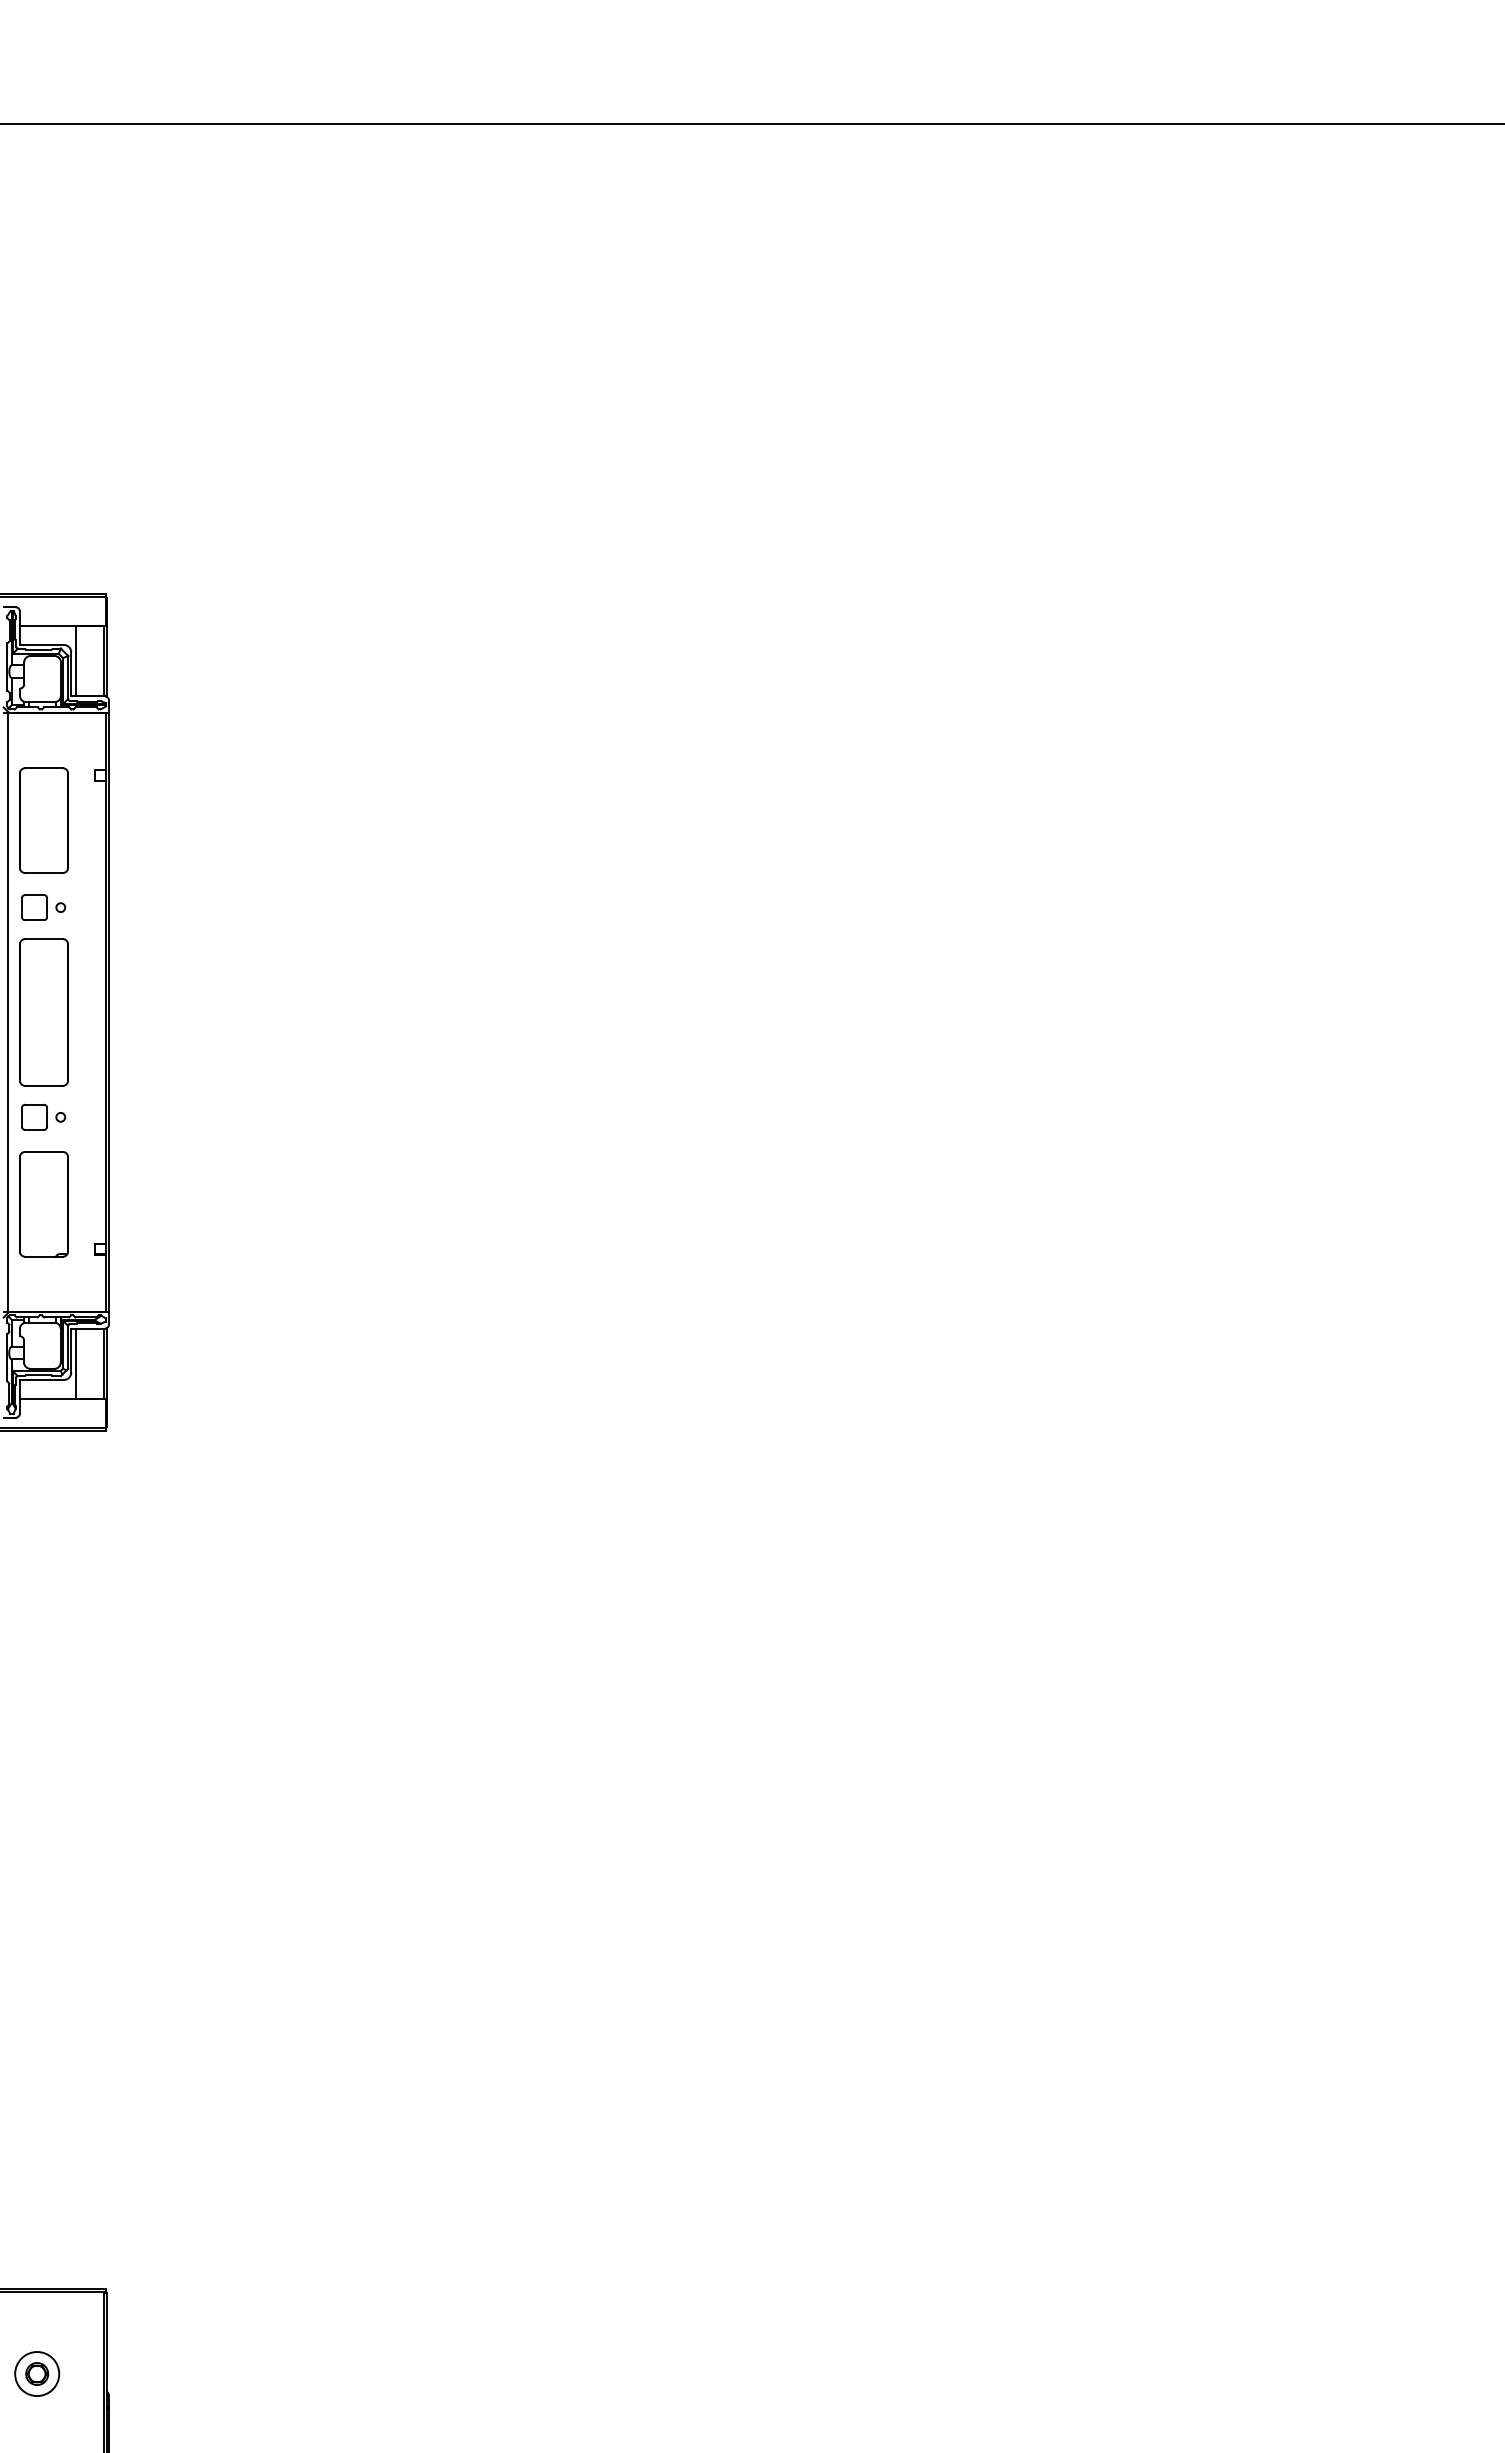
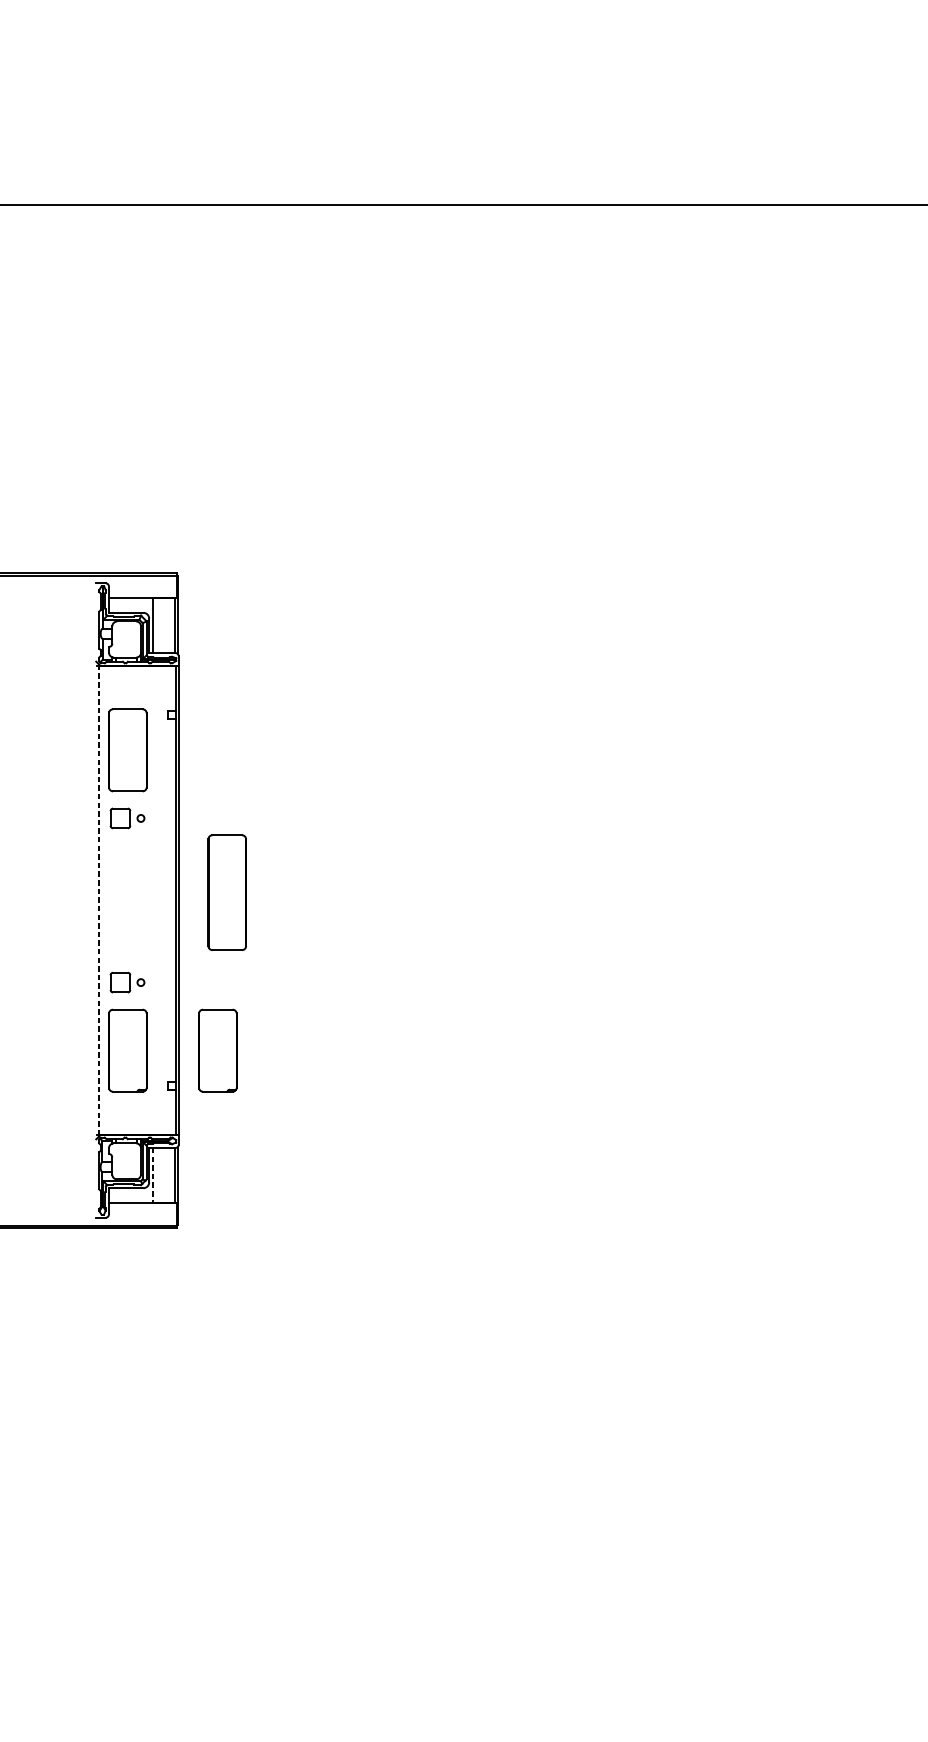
line: (7, 1012) -> (99, 900), solid -> dashed
part: (43, 1012) -> (226, 892), moved
part: (158, 1204) -> (217, 1050), added
line: (76, 1364) -> (153, 1176), solid -> dashed

